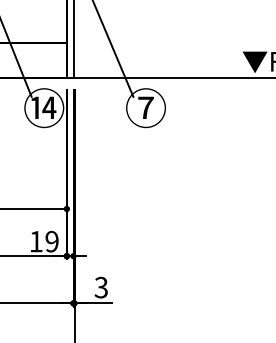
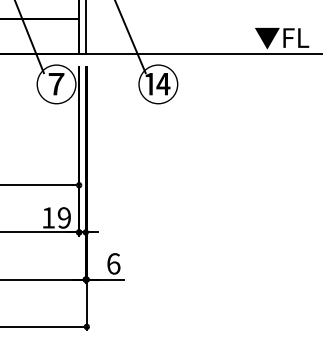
text: (44, 108) -> (56, 84), ⑭ -> ⑦
text: (145, 108) -> (157, 84), ⑦ -> ⑭
text: (101, 287) -> (113, 263), 3 -> 6

